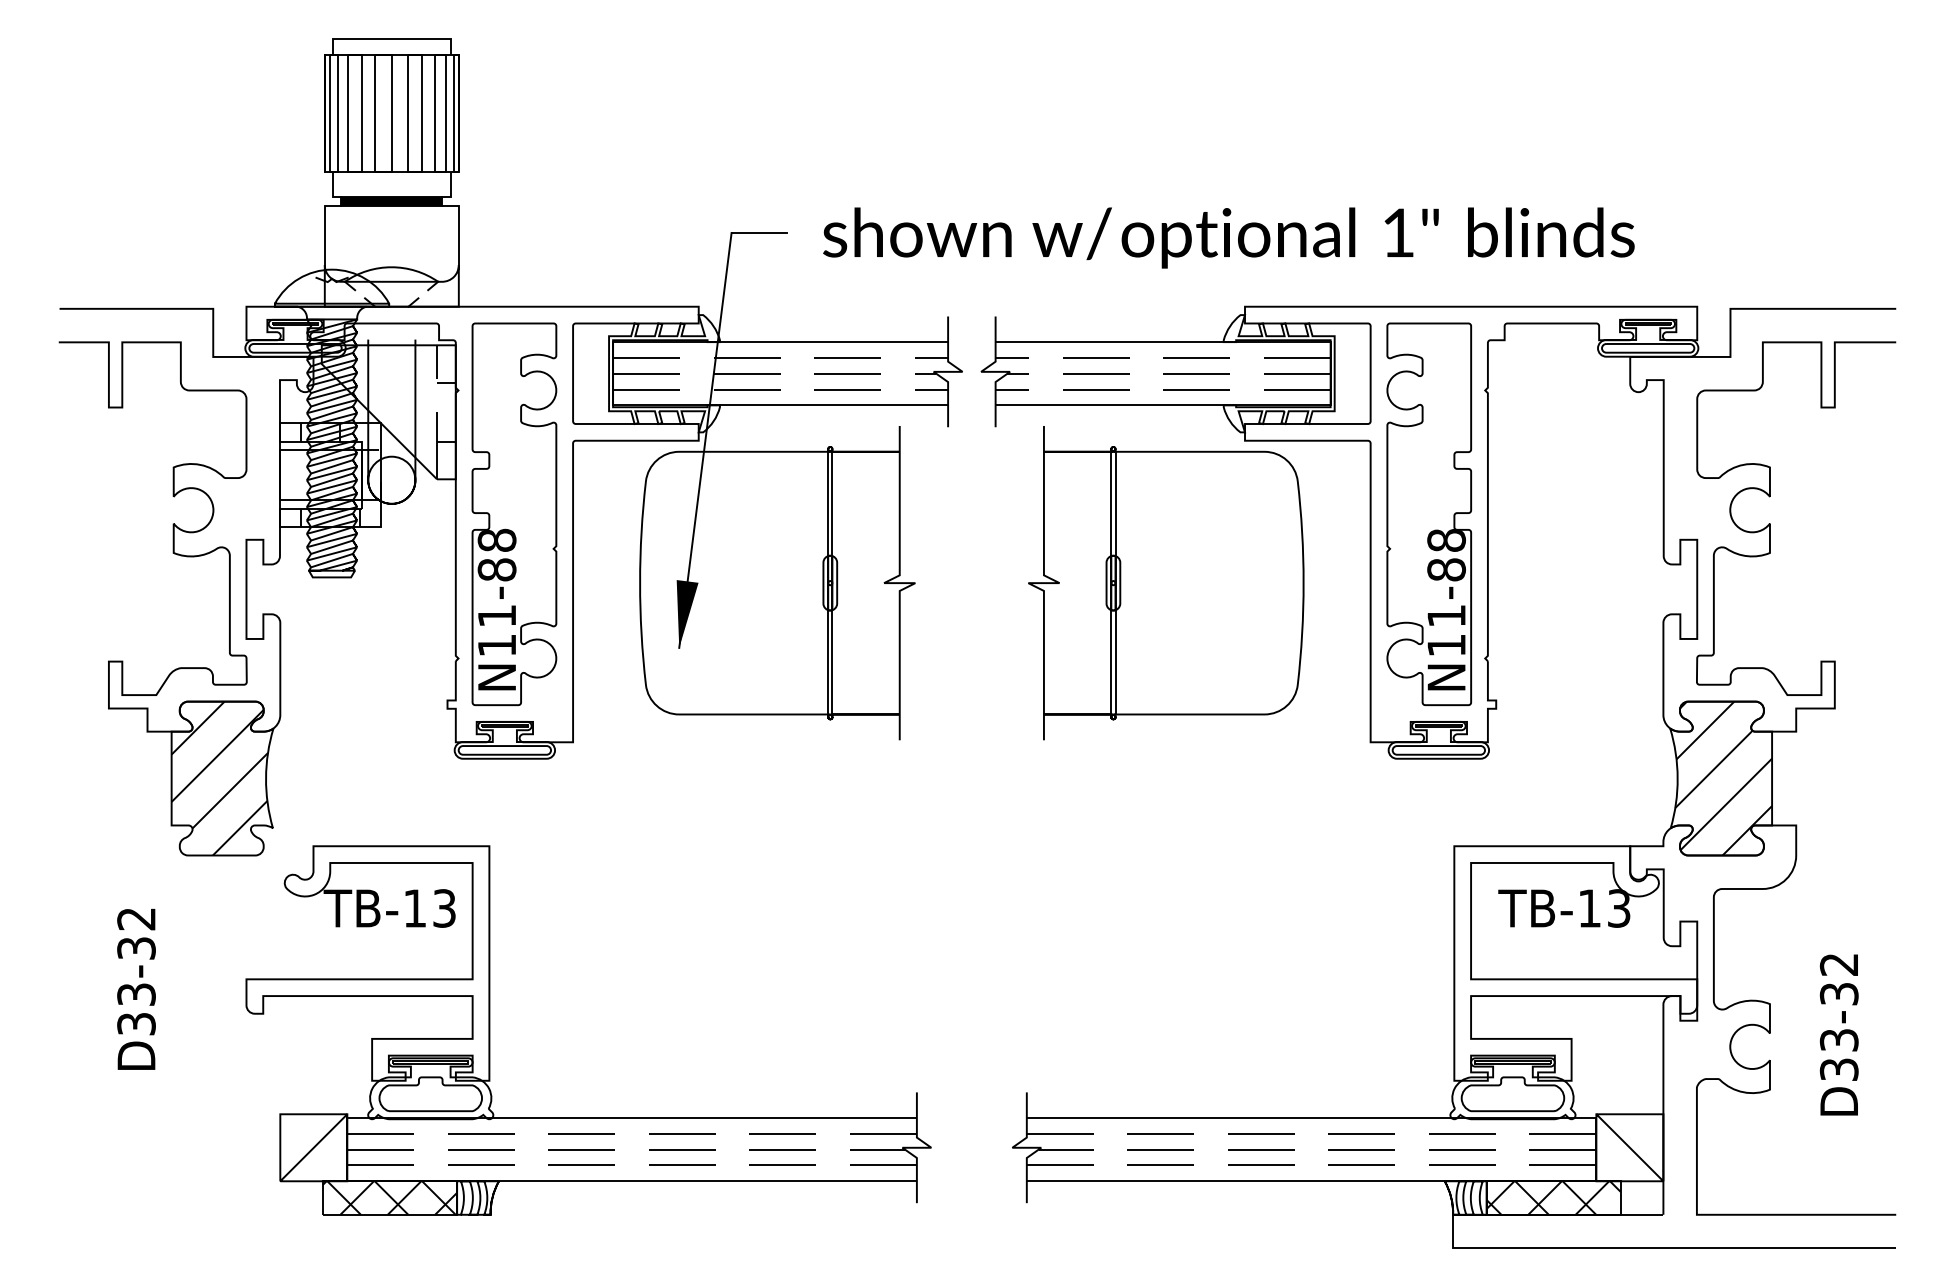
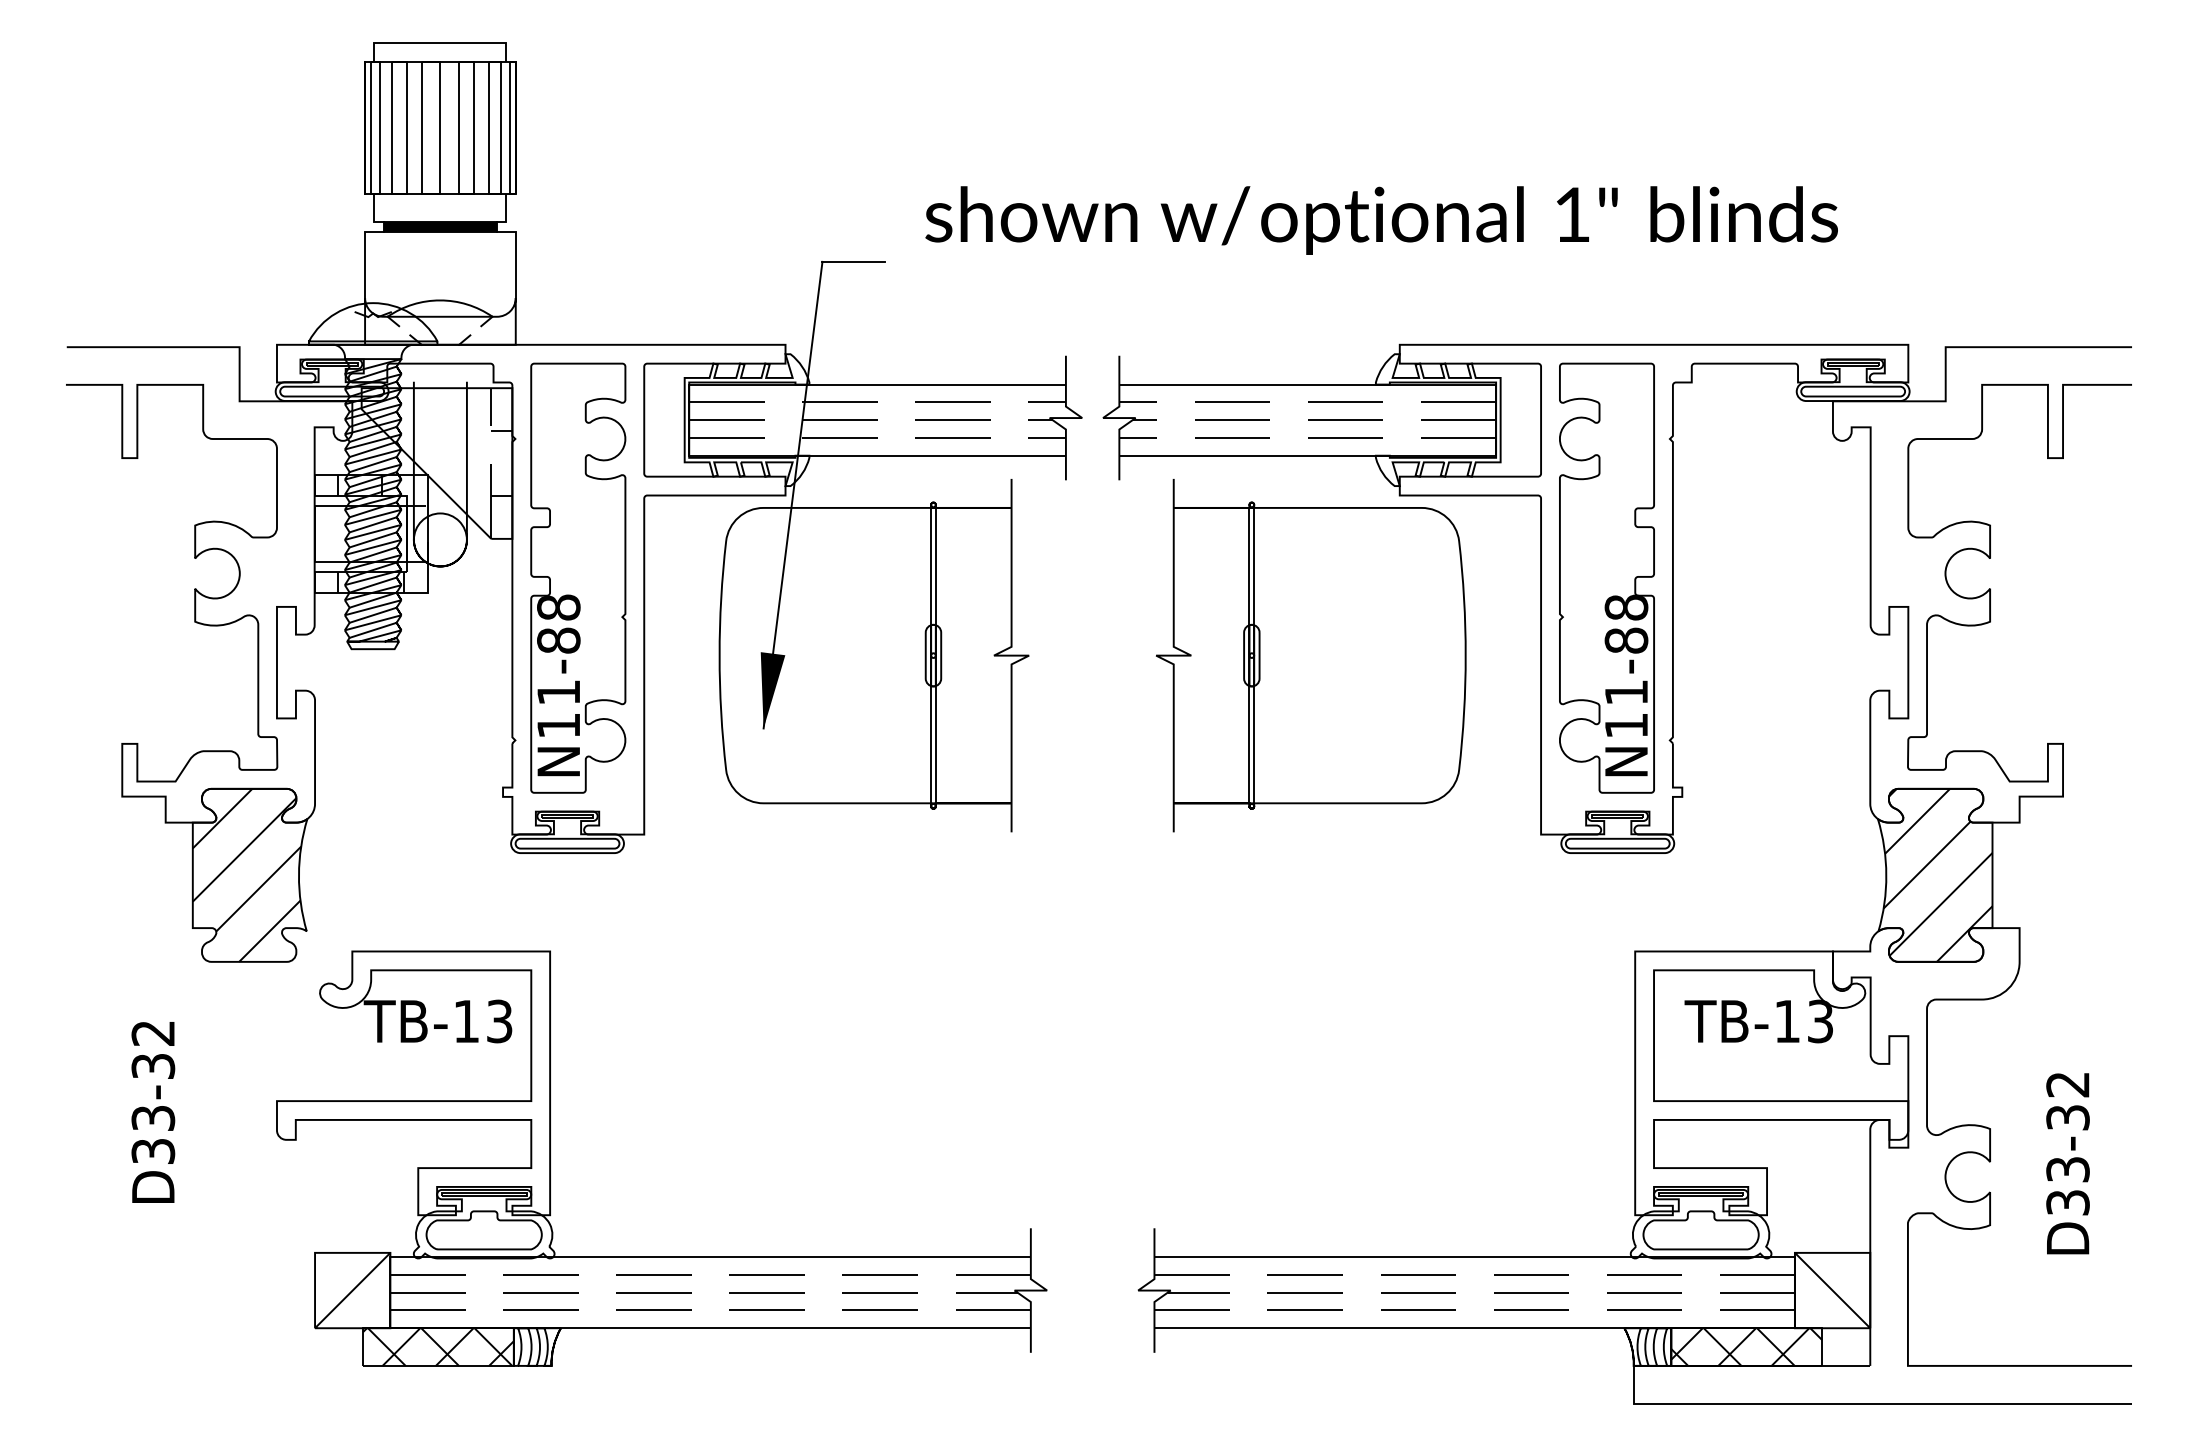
text: (1228, 237) -> (1381, 220), moved

